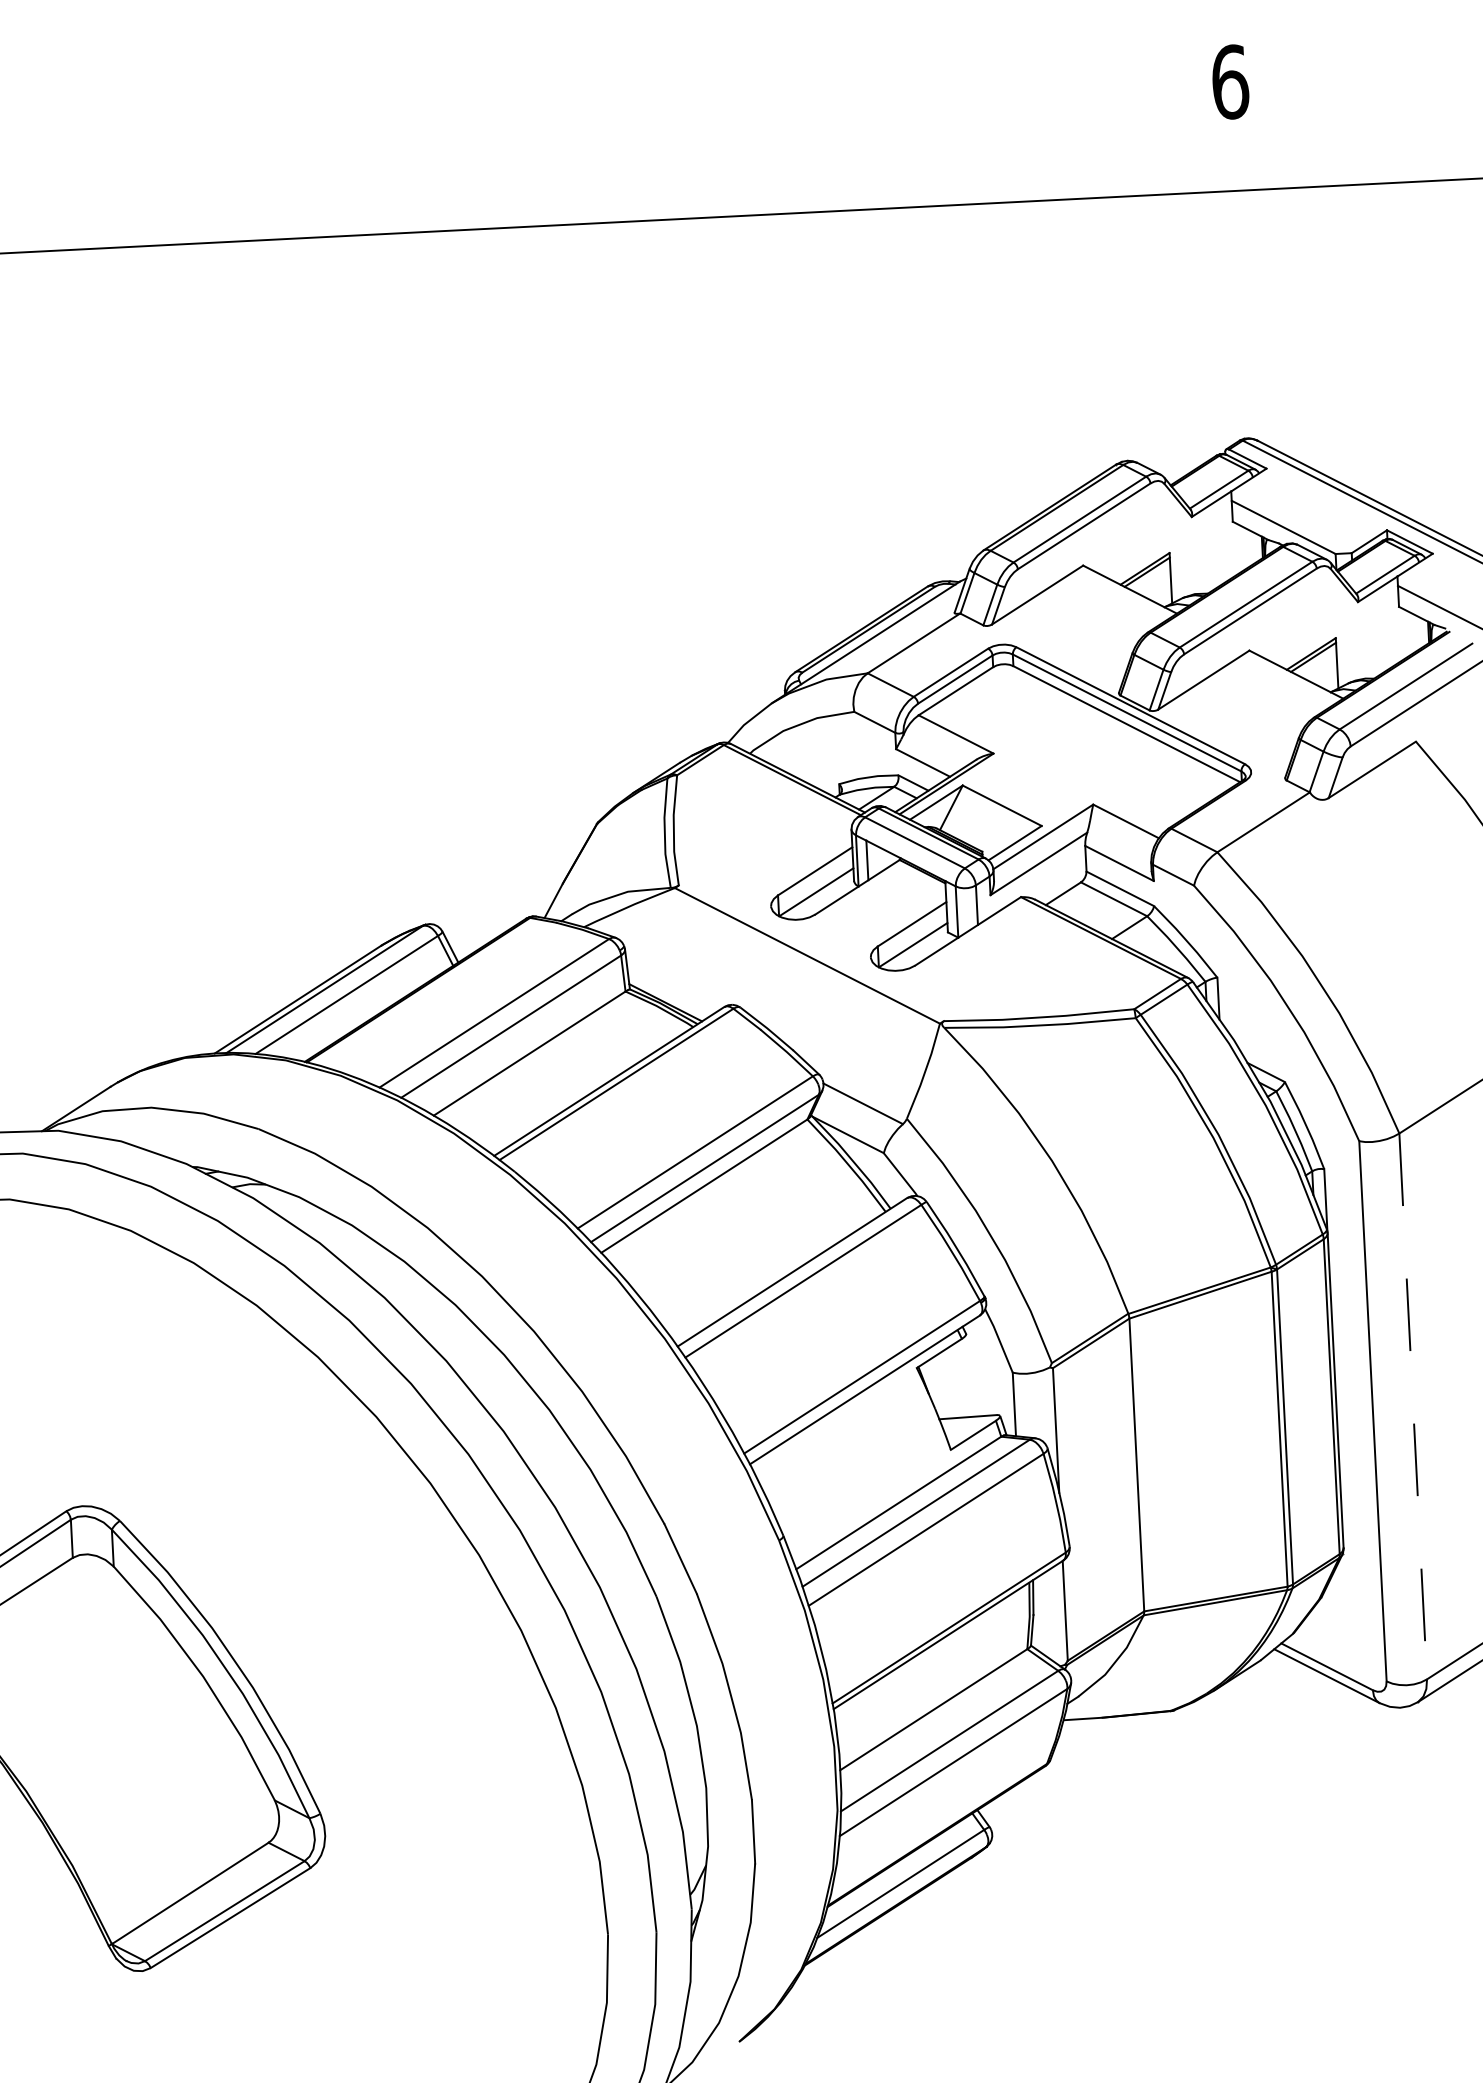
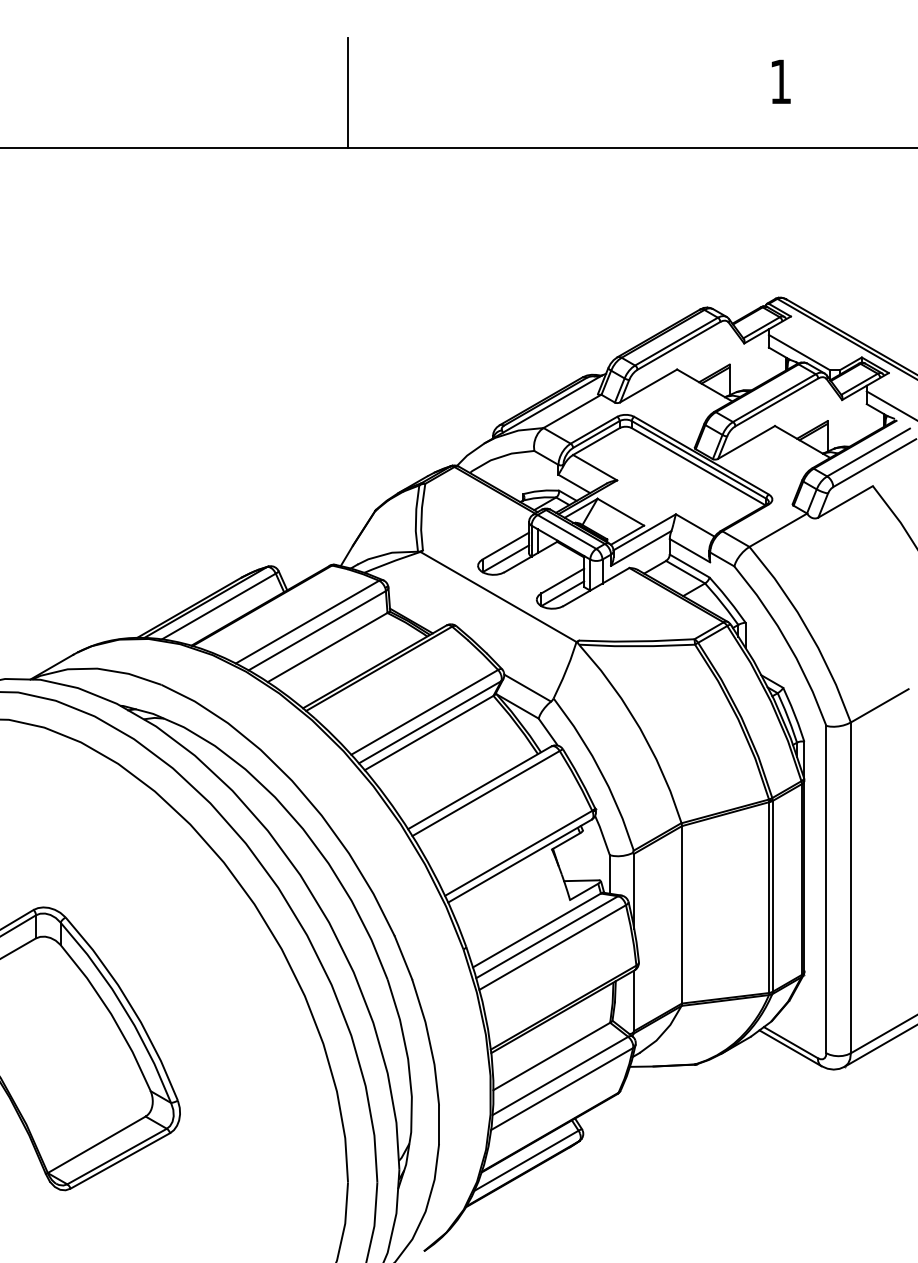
text: (1229, 81) -> (780, 81), 6 -> 1
line: (517, 135) -> (348, 92), added
line: (1412, 1407) -> (850, 888), dashed -> solid

